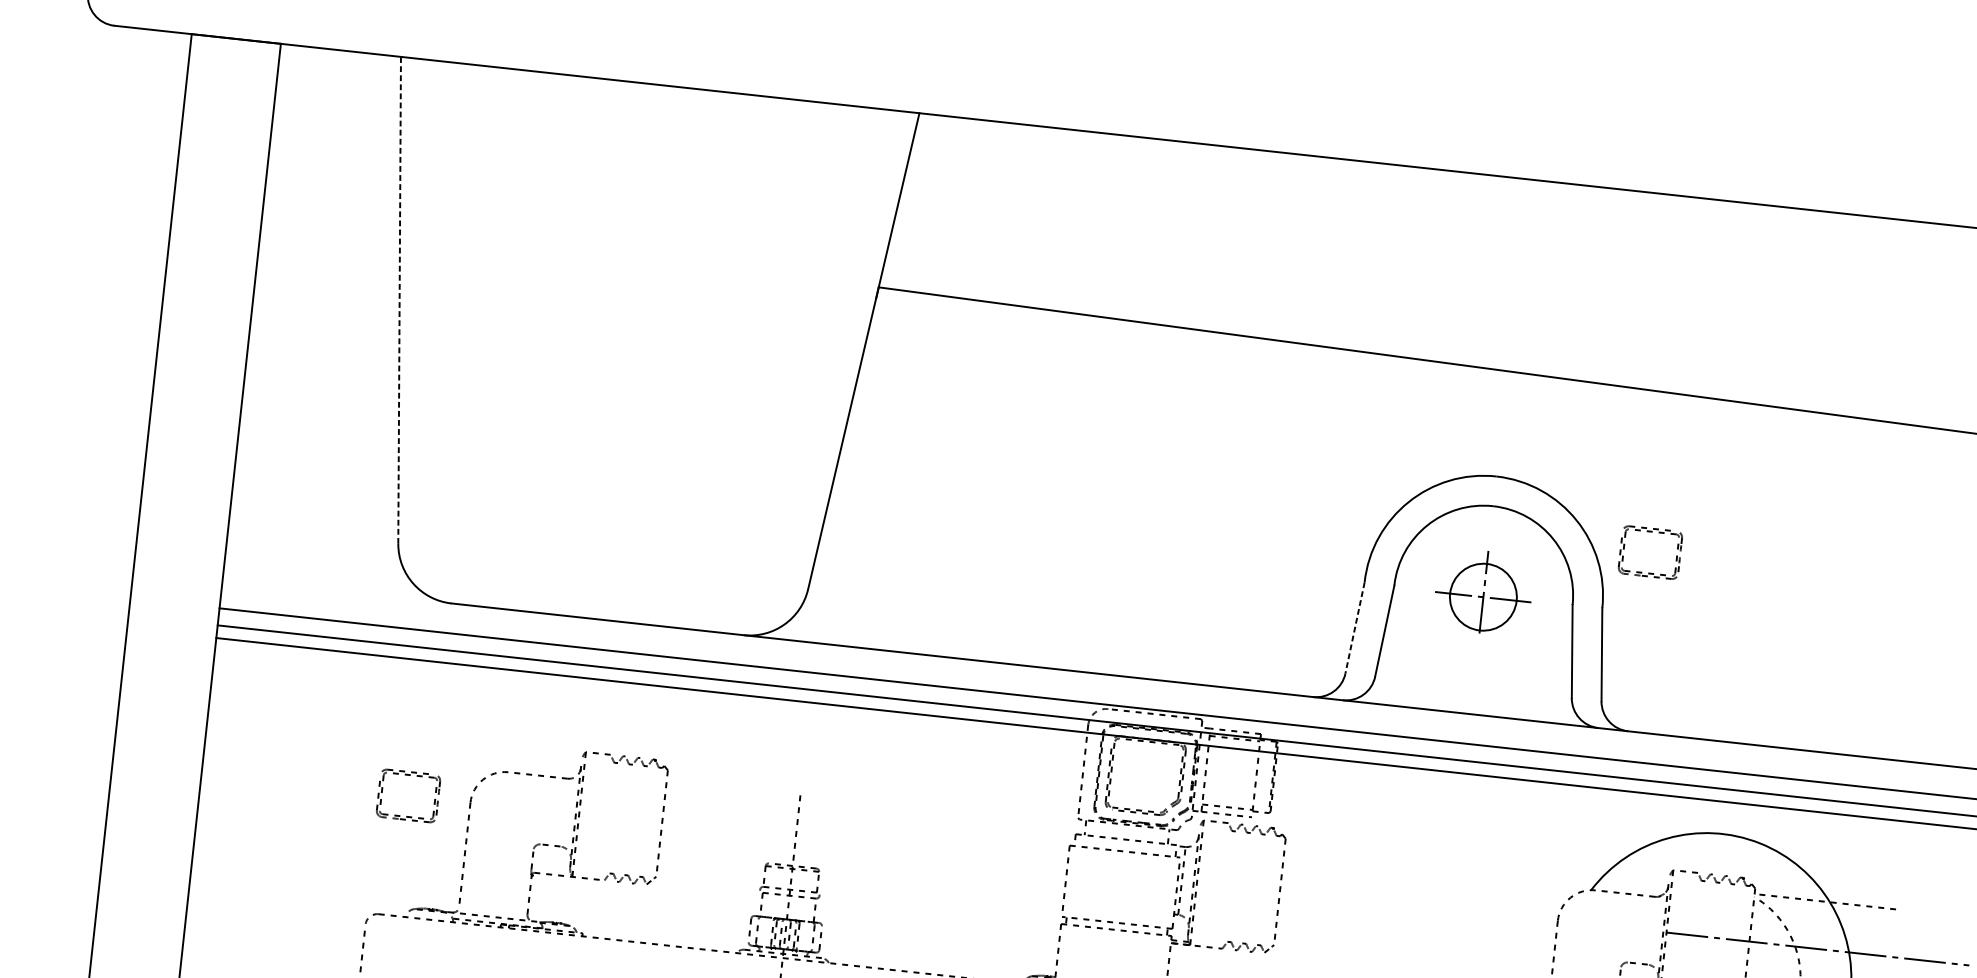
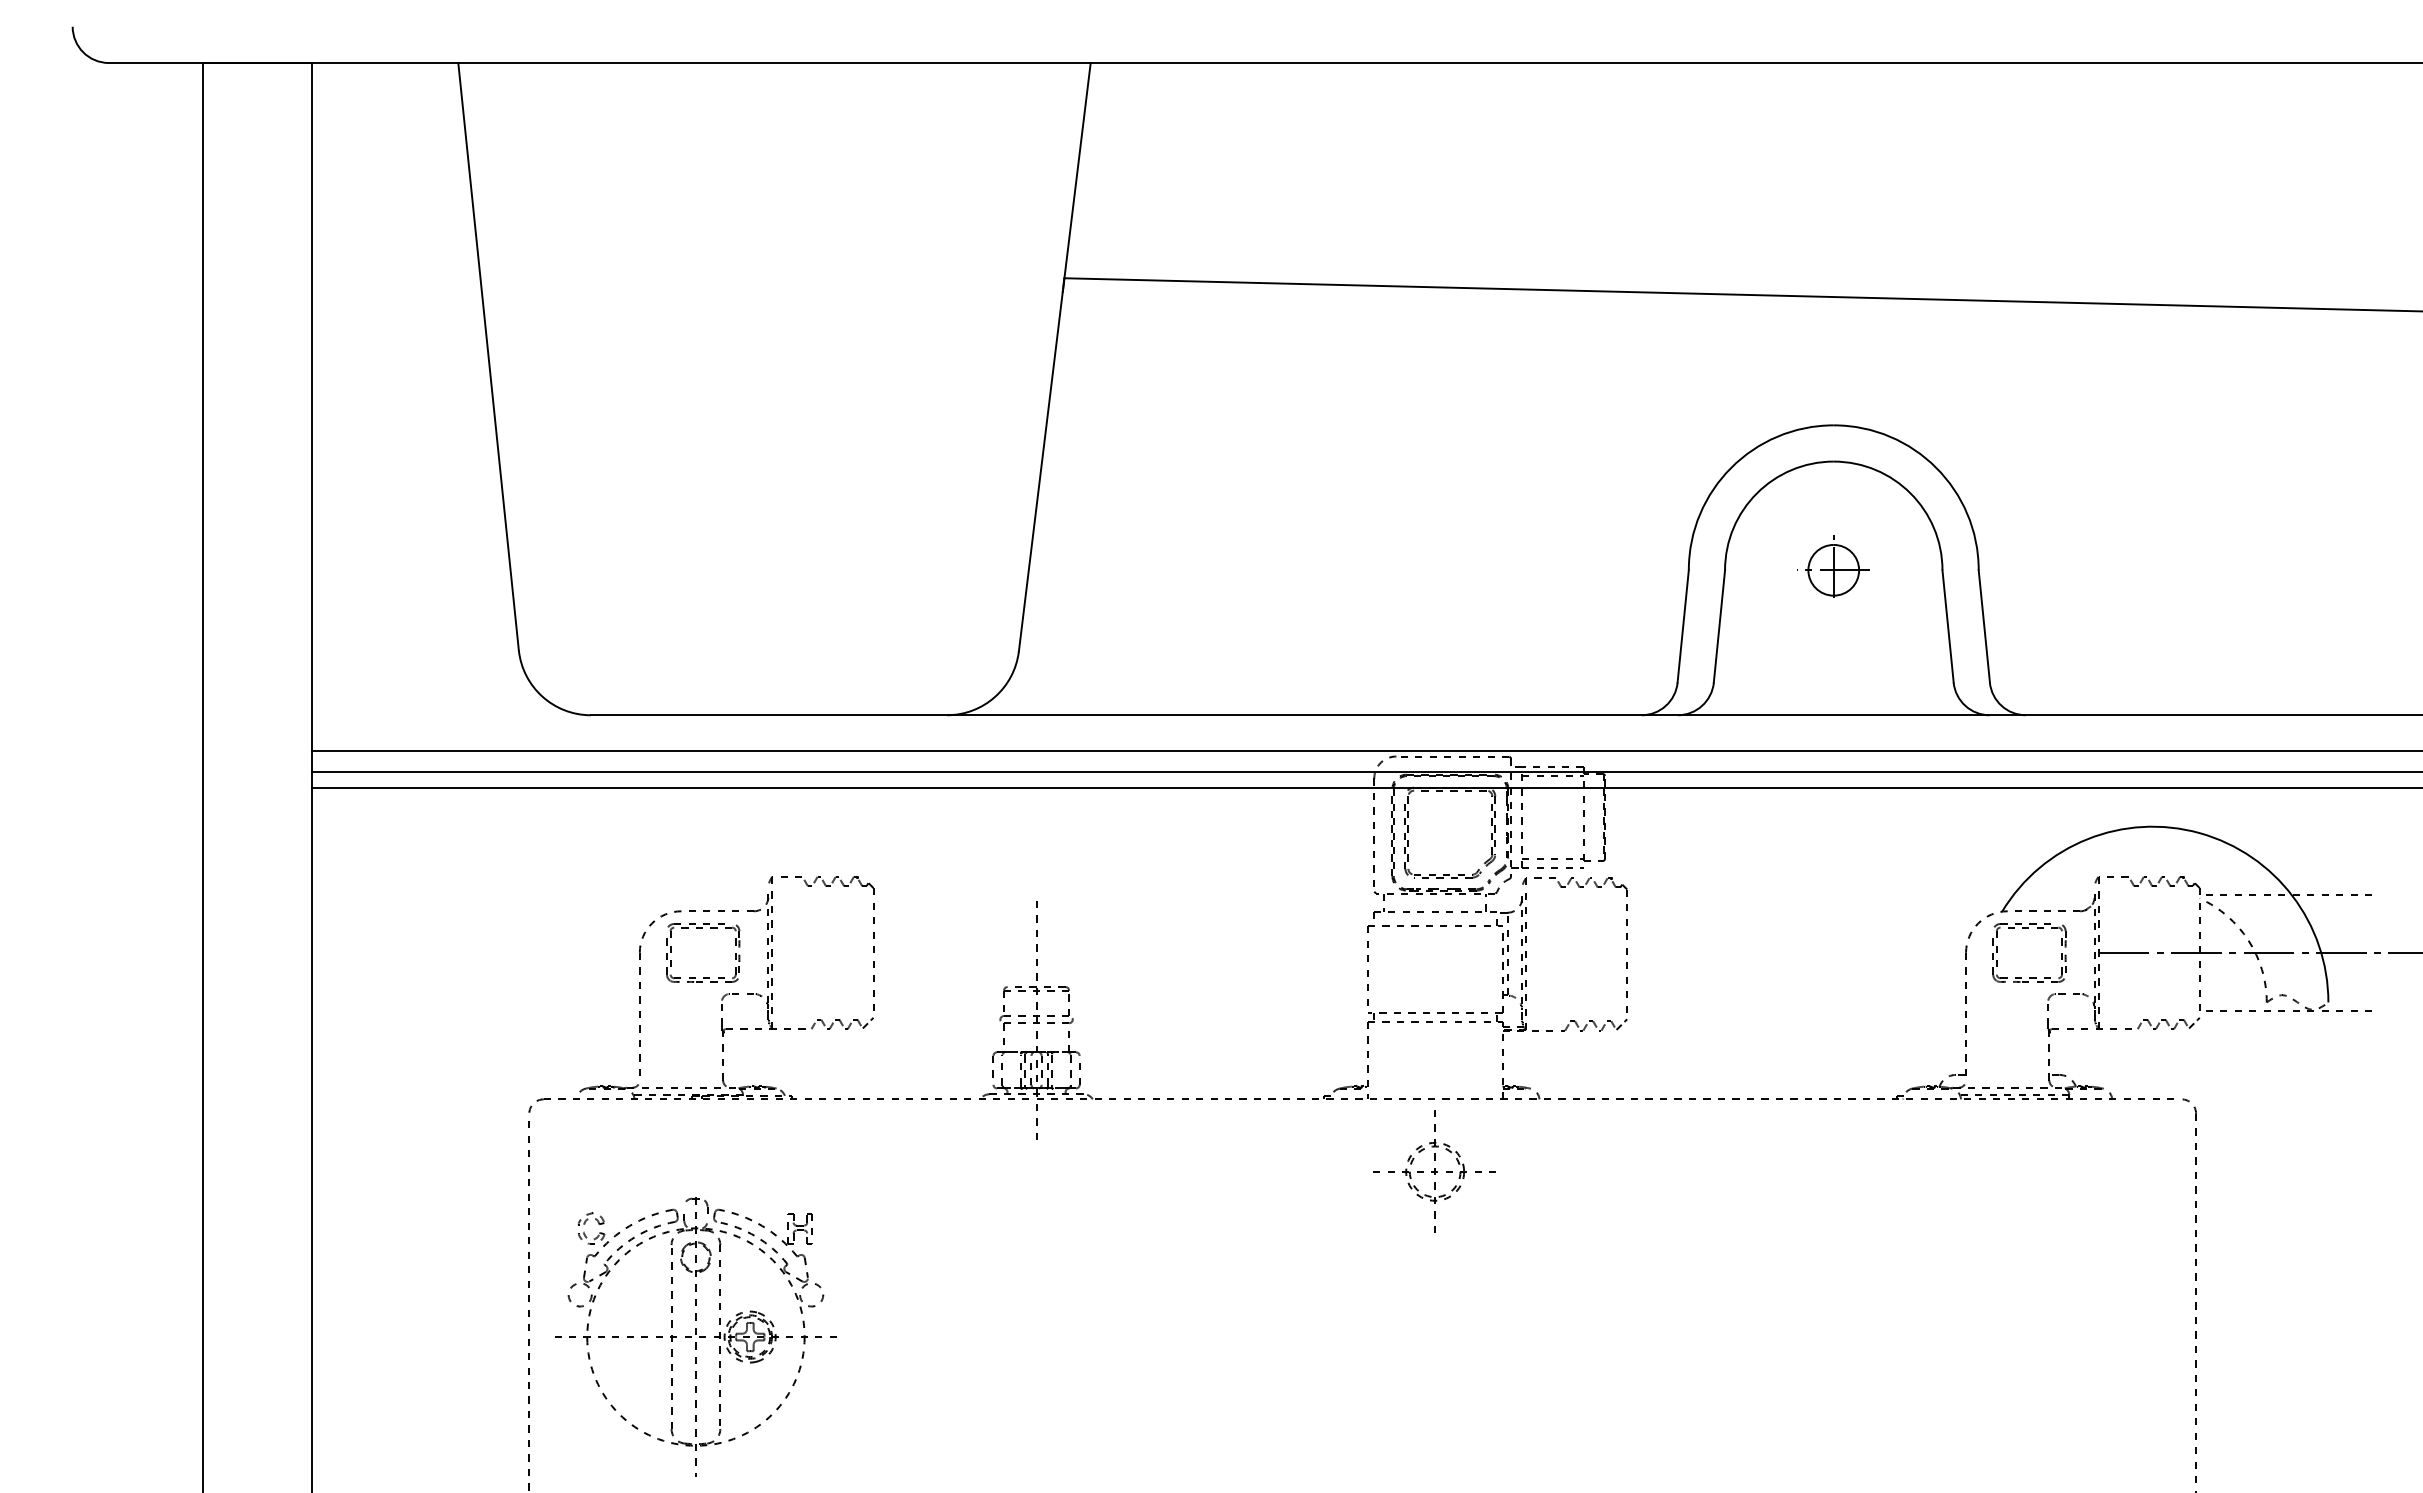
line: (399, 300) -> (488, 356), dashed -> solid
part: (1651, 532) -> (2028, 928), moved
part: (1483, 592) -> (1833, 566), size x0.62
line: (1355, 628) -> (1683, 626), dashed -> solid
part: (410, 775) -> (702, 928), moved

